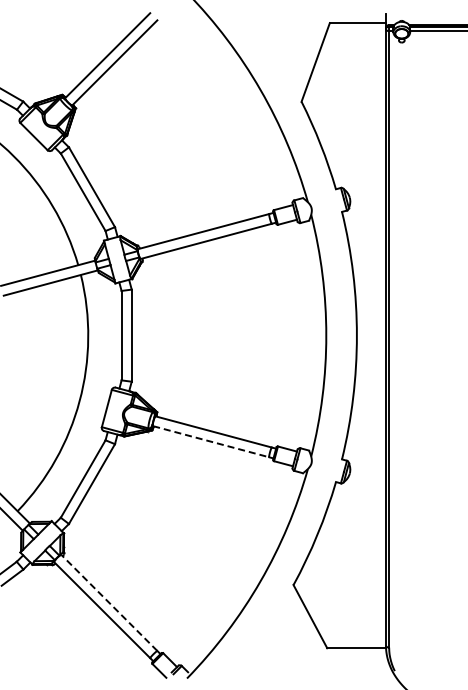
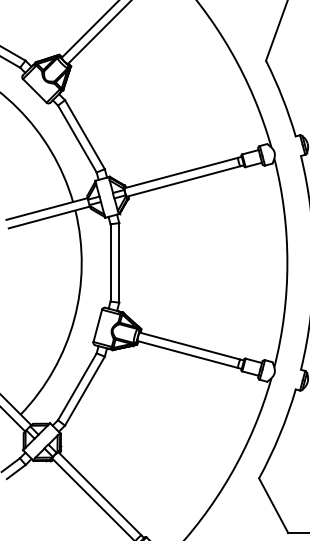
line: (211, 441) -> (188, 354), dashed -> solid
line: (109, 603) -> (100, 494), dashed -> solid

